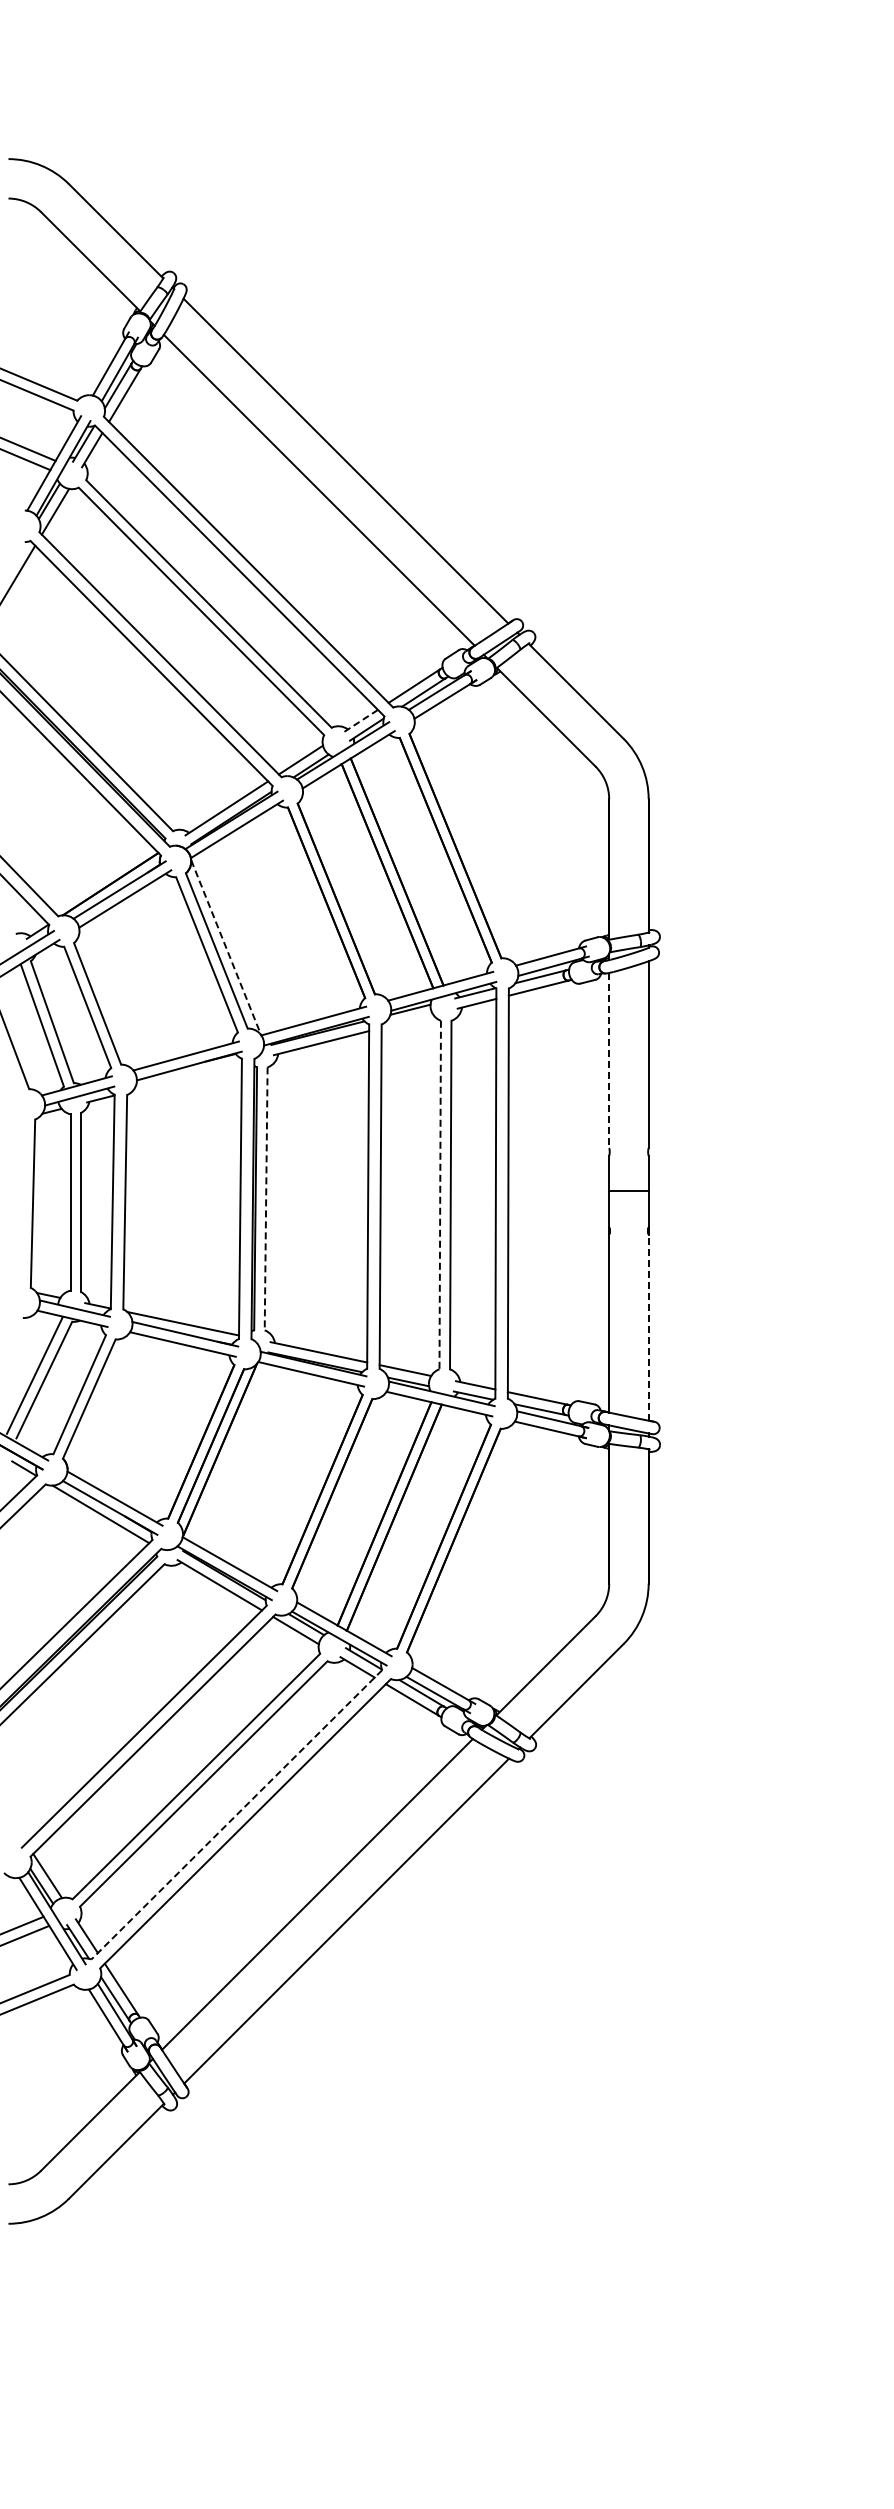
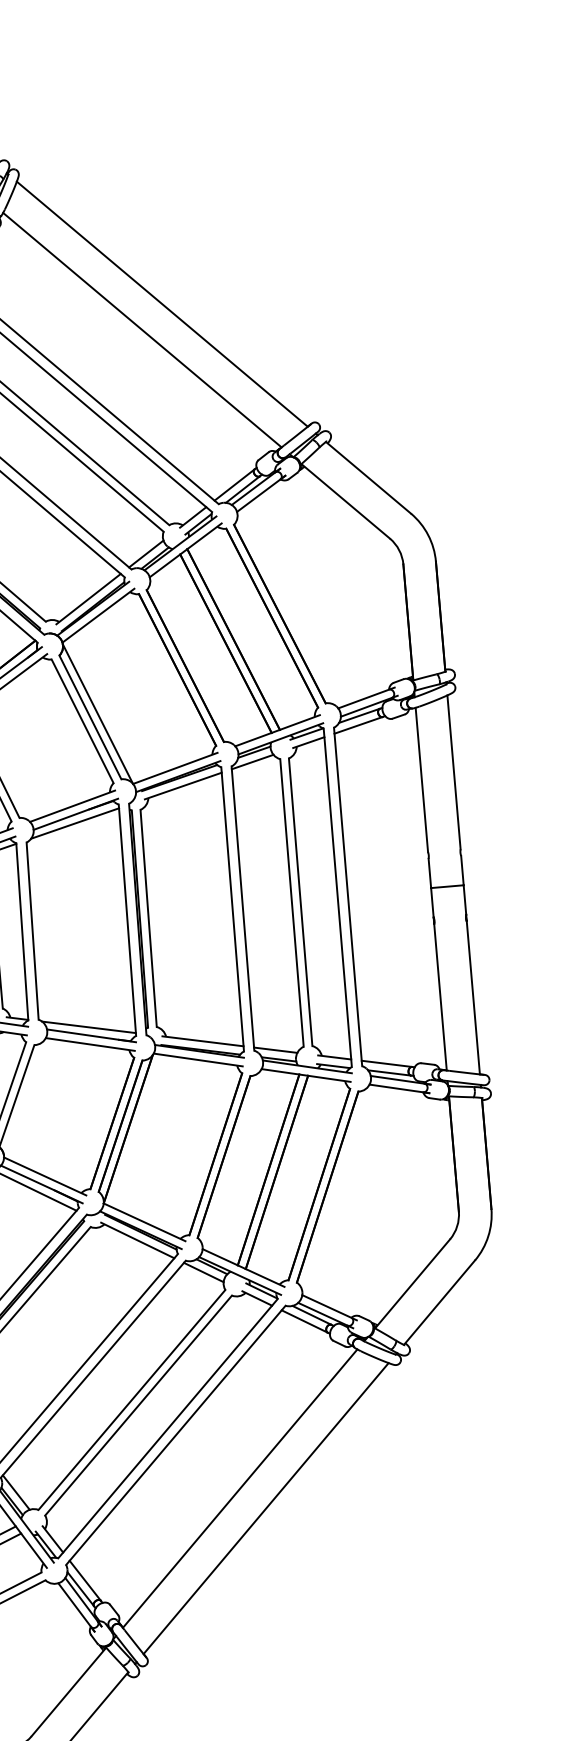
line: (360, 721) -> (192, 517), dashed -> solid
line: (226, 948) -> (98, 714), dashed -> solid
line: (407, 1020) -> (252, 761), added
line: (609, 1060) -> (422, 780), dashed -> solid
line: (186, 1076) -> (74, 823), added
line: (440, 1195) -> (292, 903), dashed -> solid
line: (266, 1199) -> (148, 918), dashed -> solid
line: (648, 1327) -> (473, 997), dashed -> solid
line: (236, 1815) -> (167, 1429), dashed -> solid

